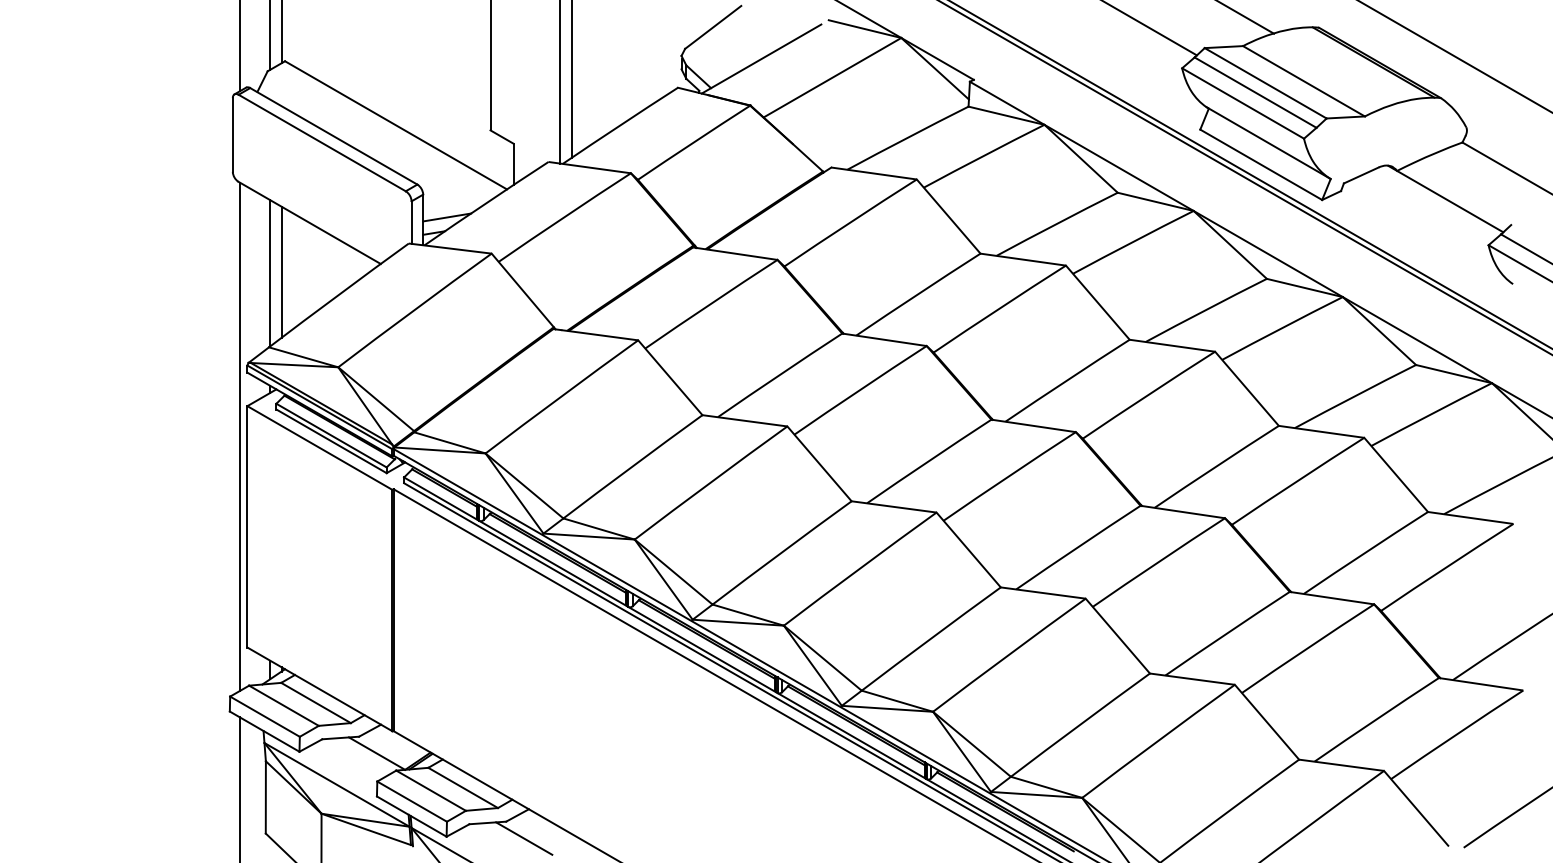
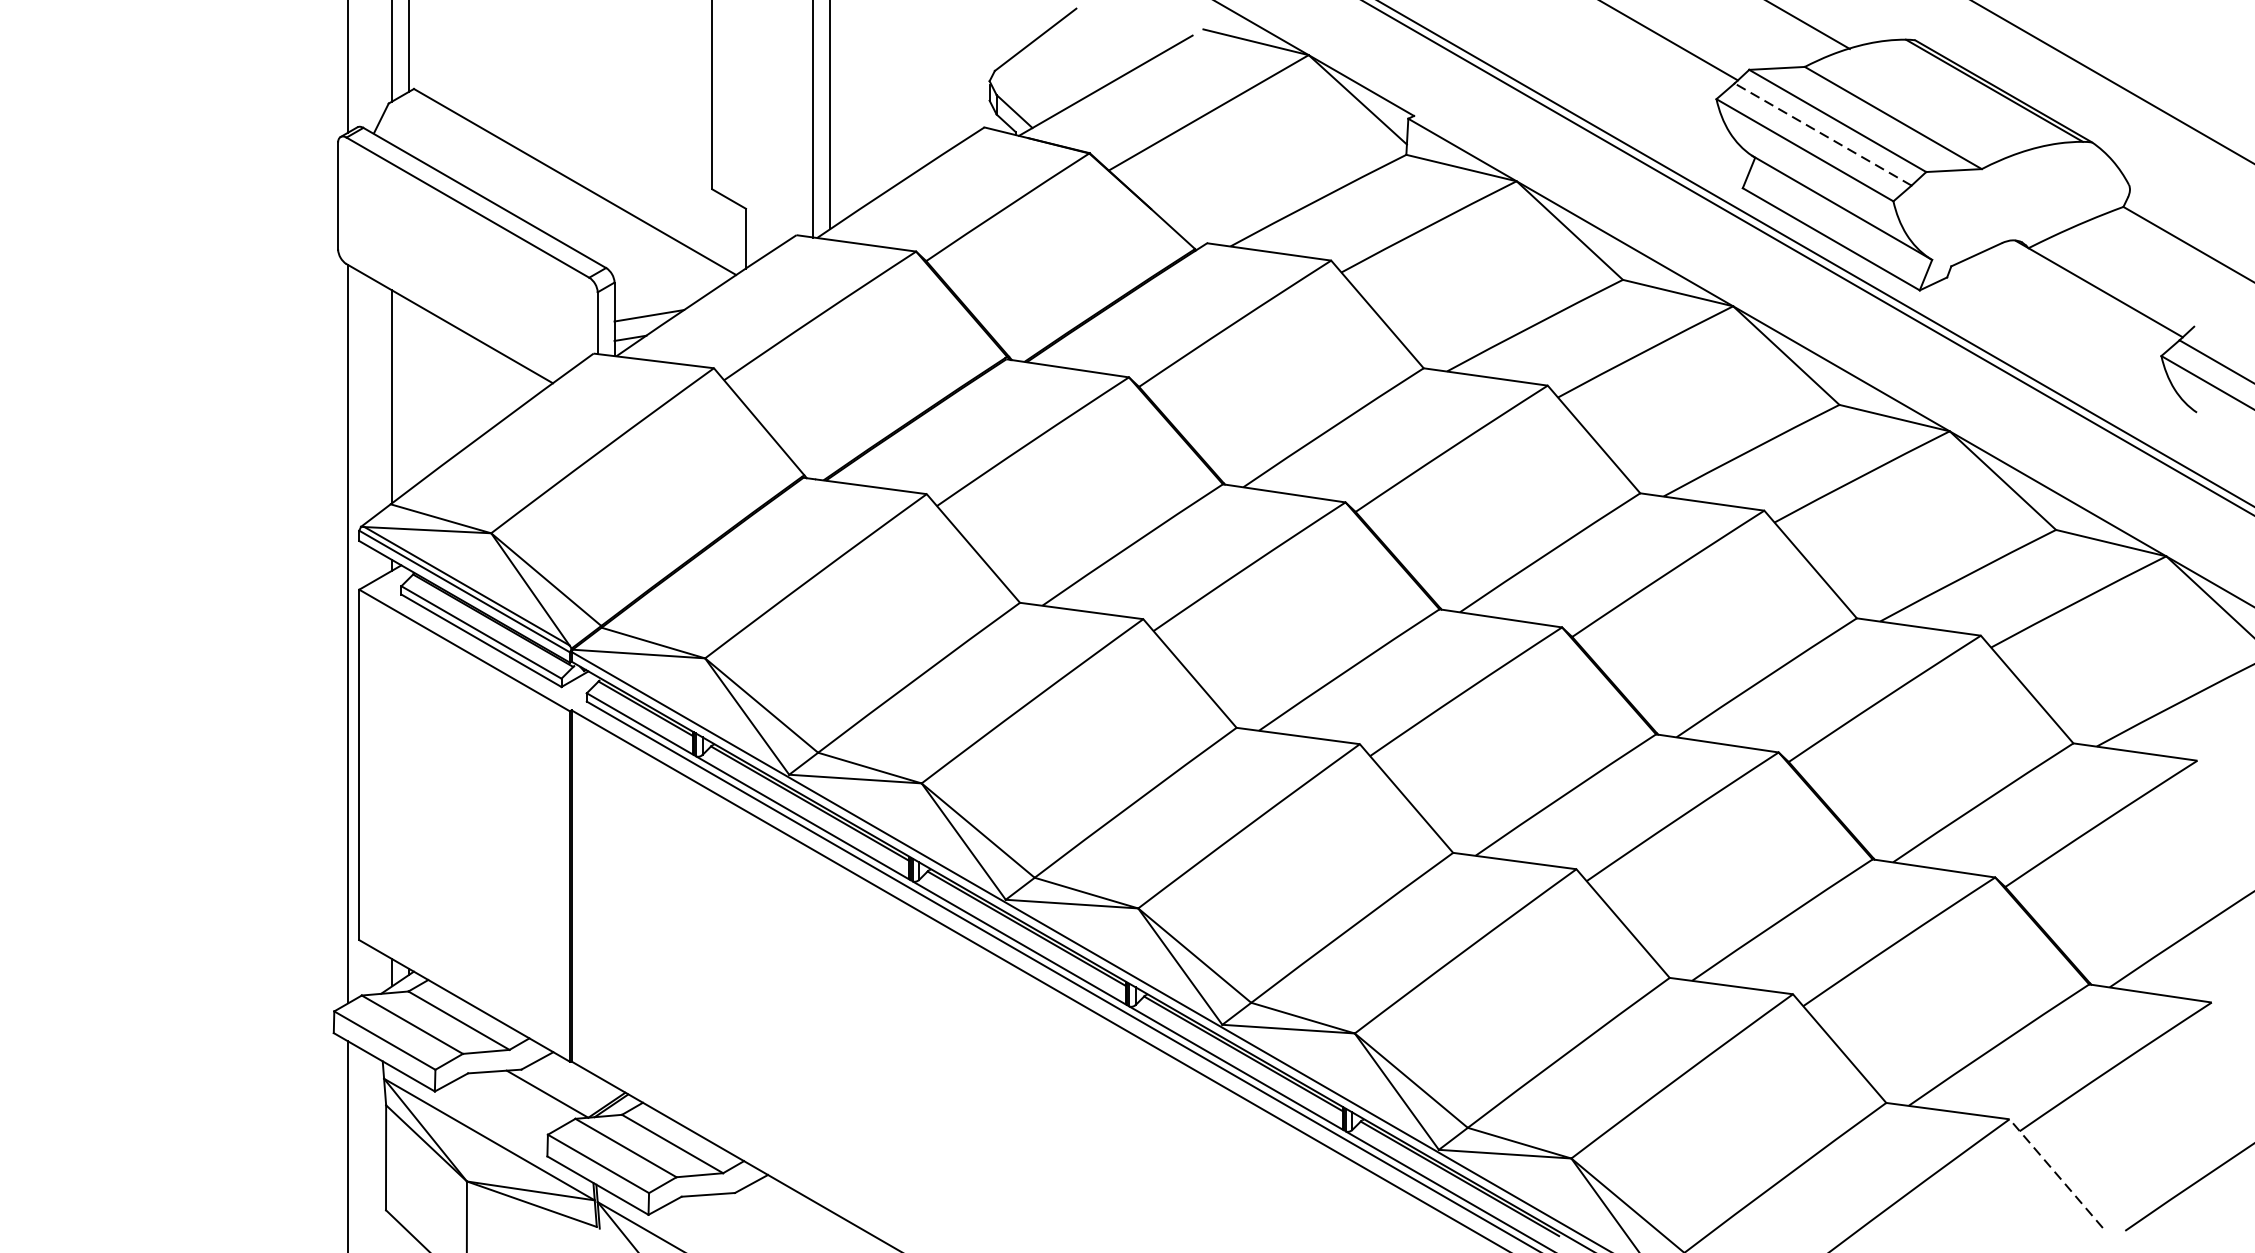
line: (1255, 92) -> (1822, 134), solid -> dashed
line: (281, 271) -> (408, 394), removed
line: (1415, 807) -> (2055, 1172), solid -> dashed
line: (524, 838) -> (761, 1217), removed

